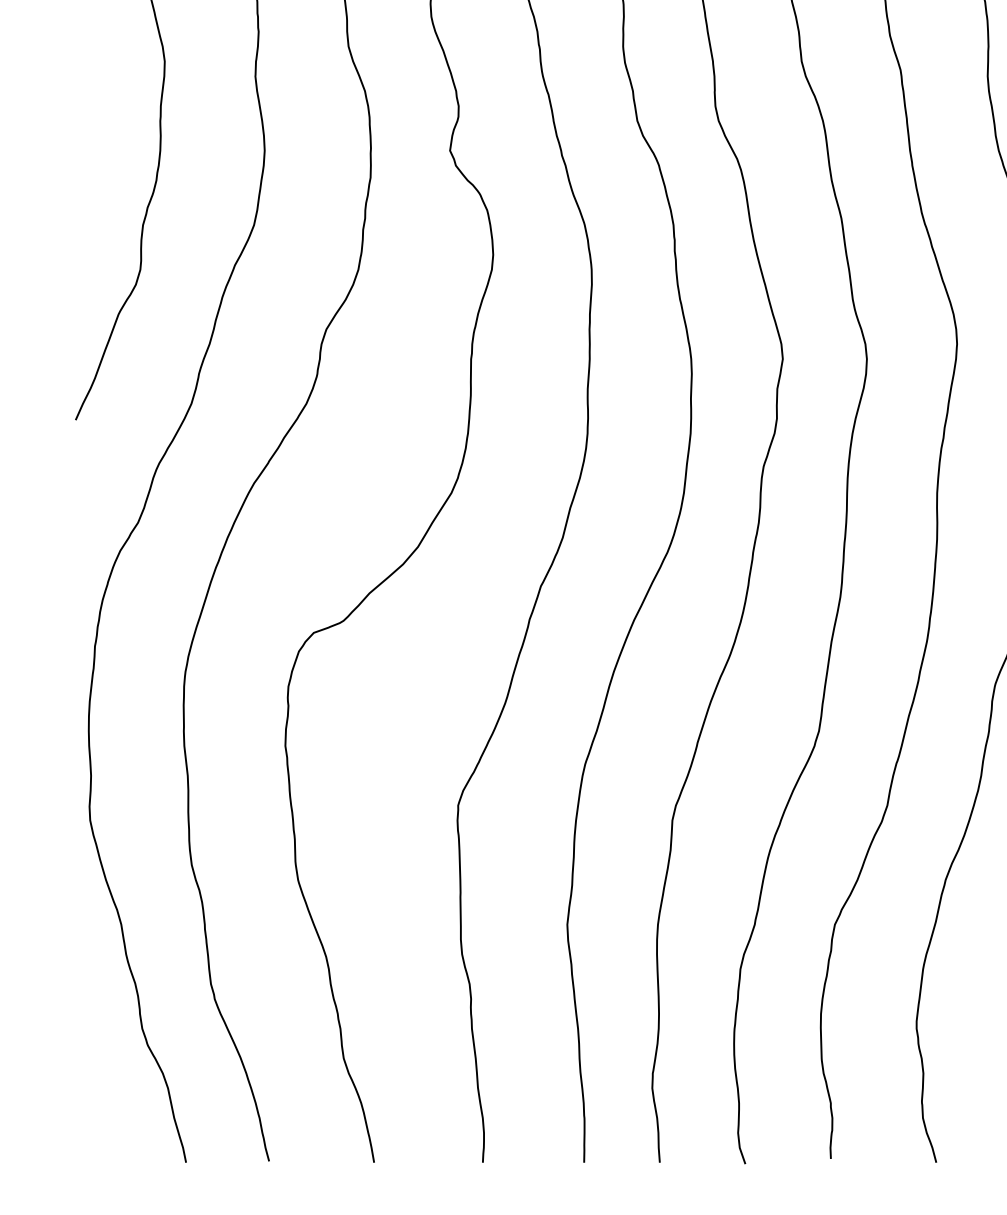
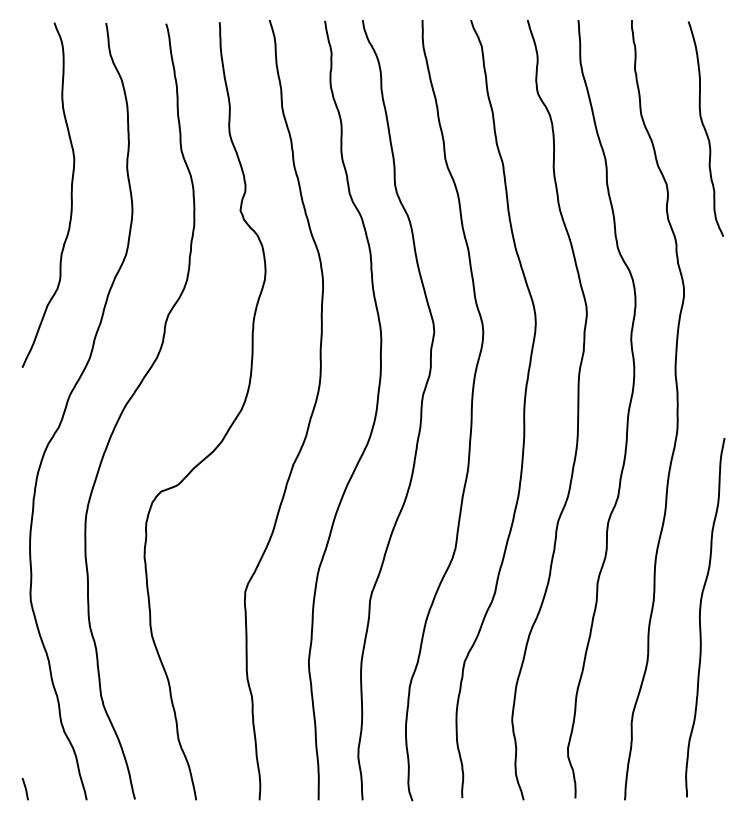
line: (79, 1142) -> (24, 788), added

